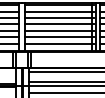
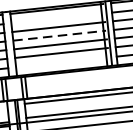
line: (59, 11) -> (57, 18), removed
line: (60, 24) -> (60, 35), solid -> dashed
line: (59, 44) -> (62, 62), removed

